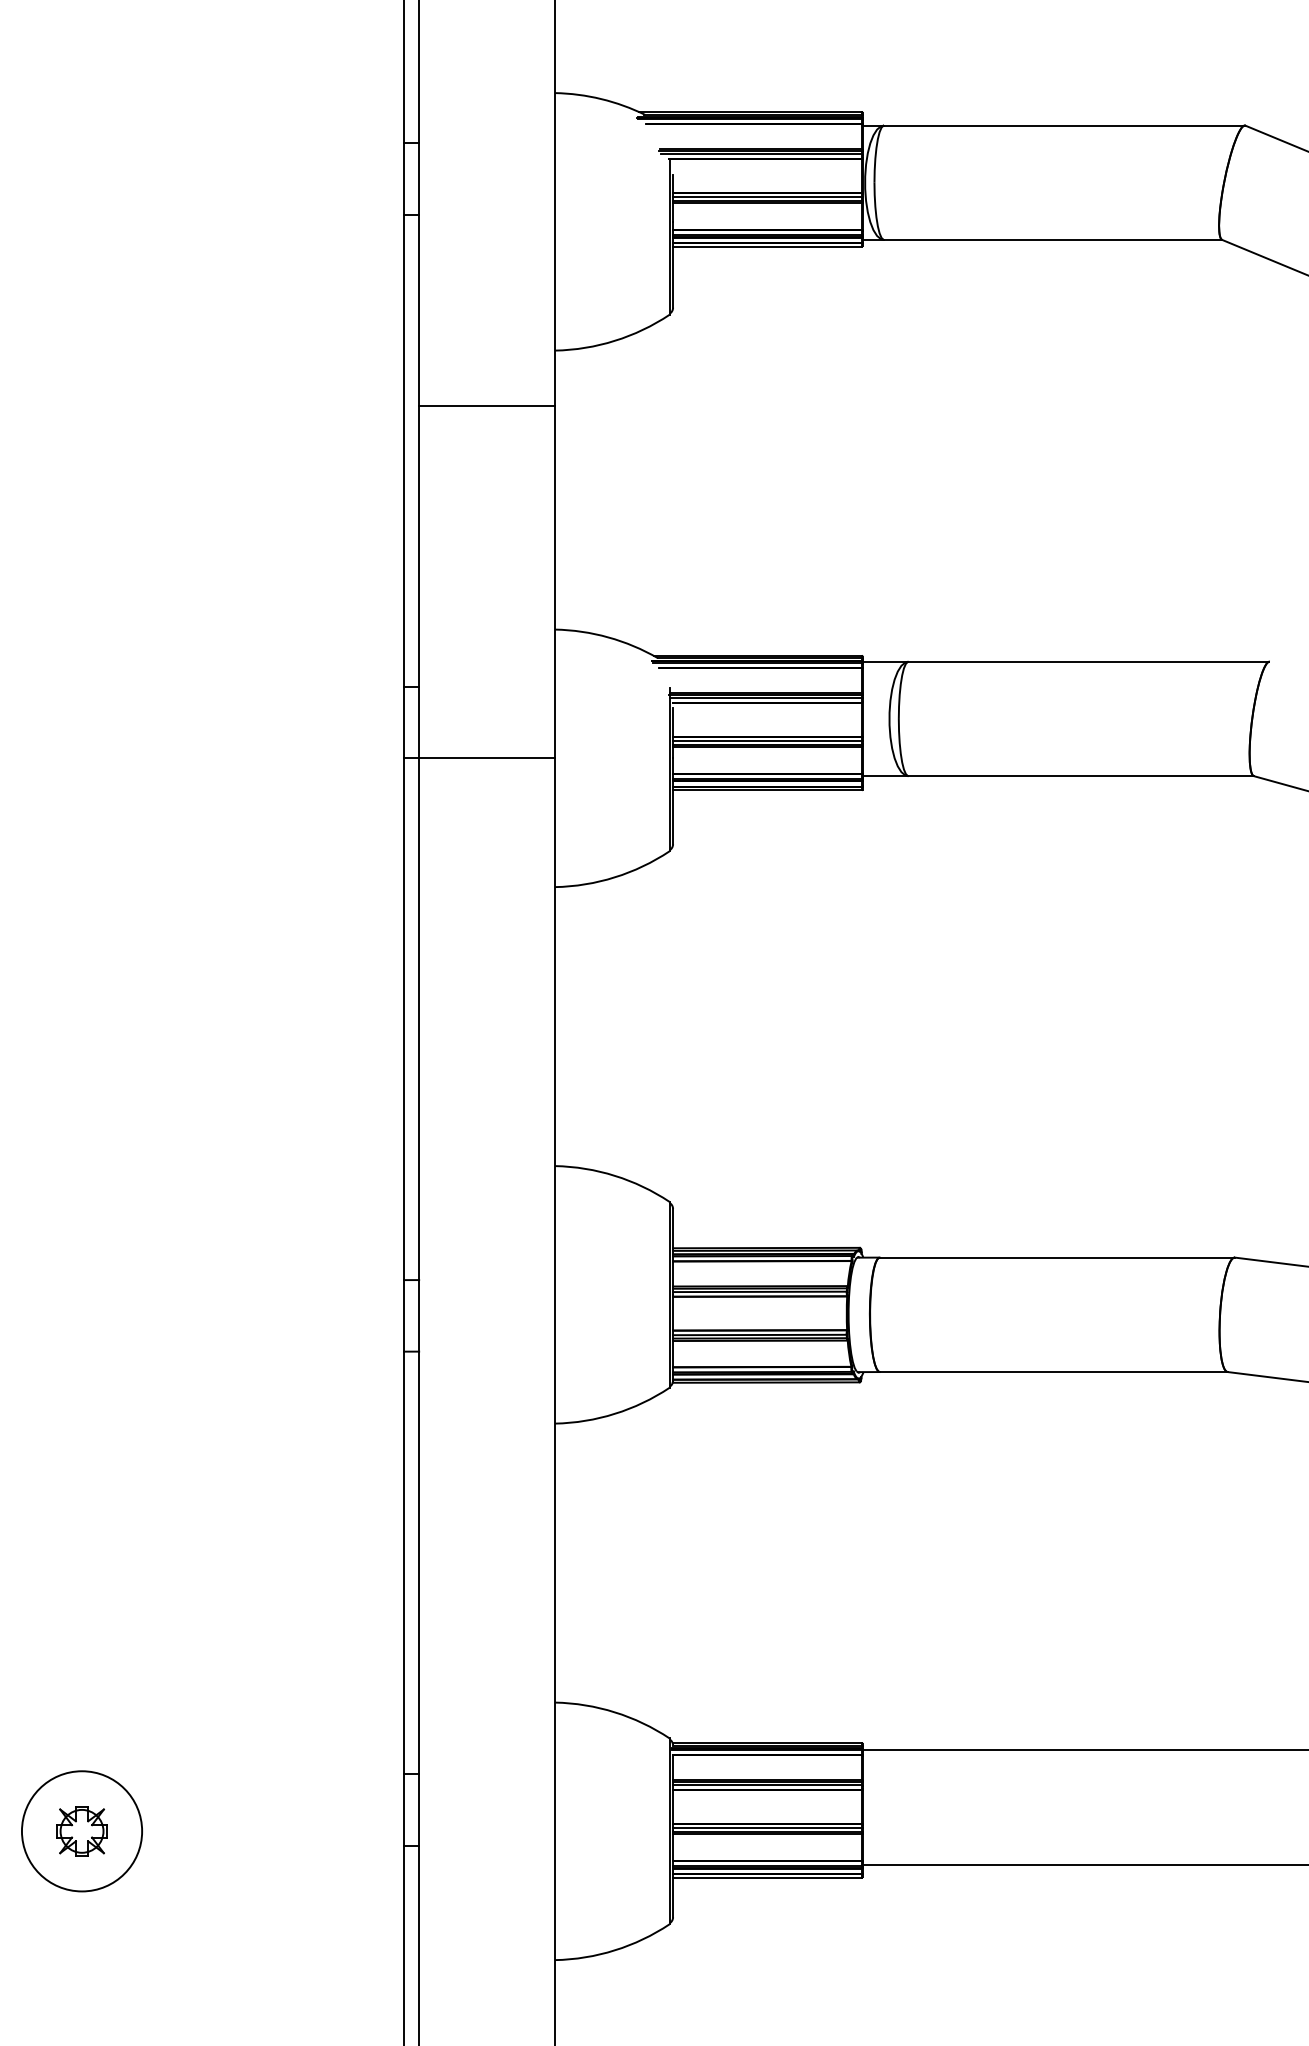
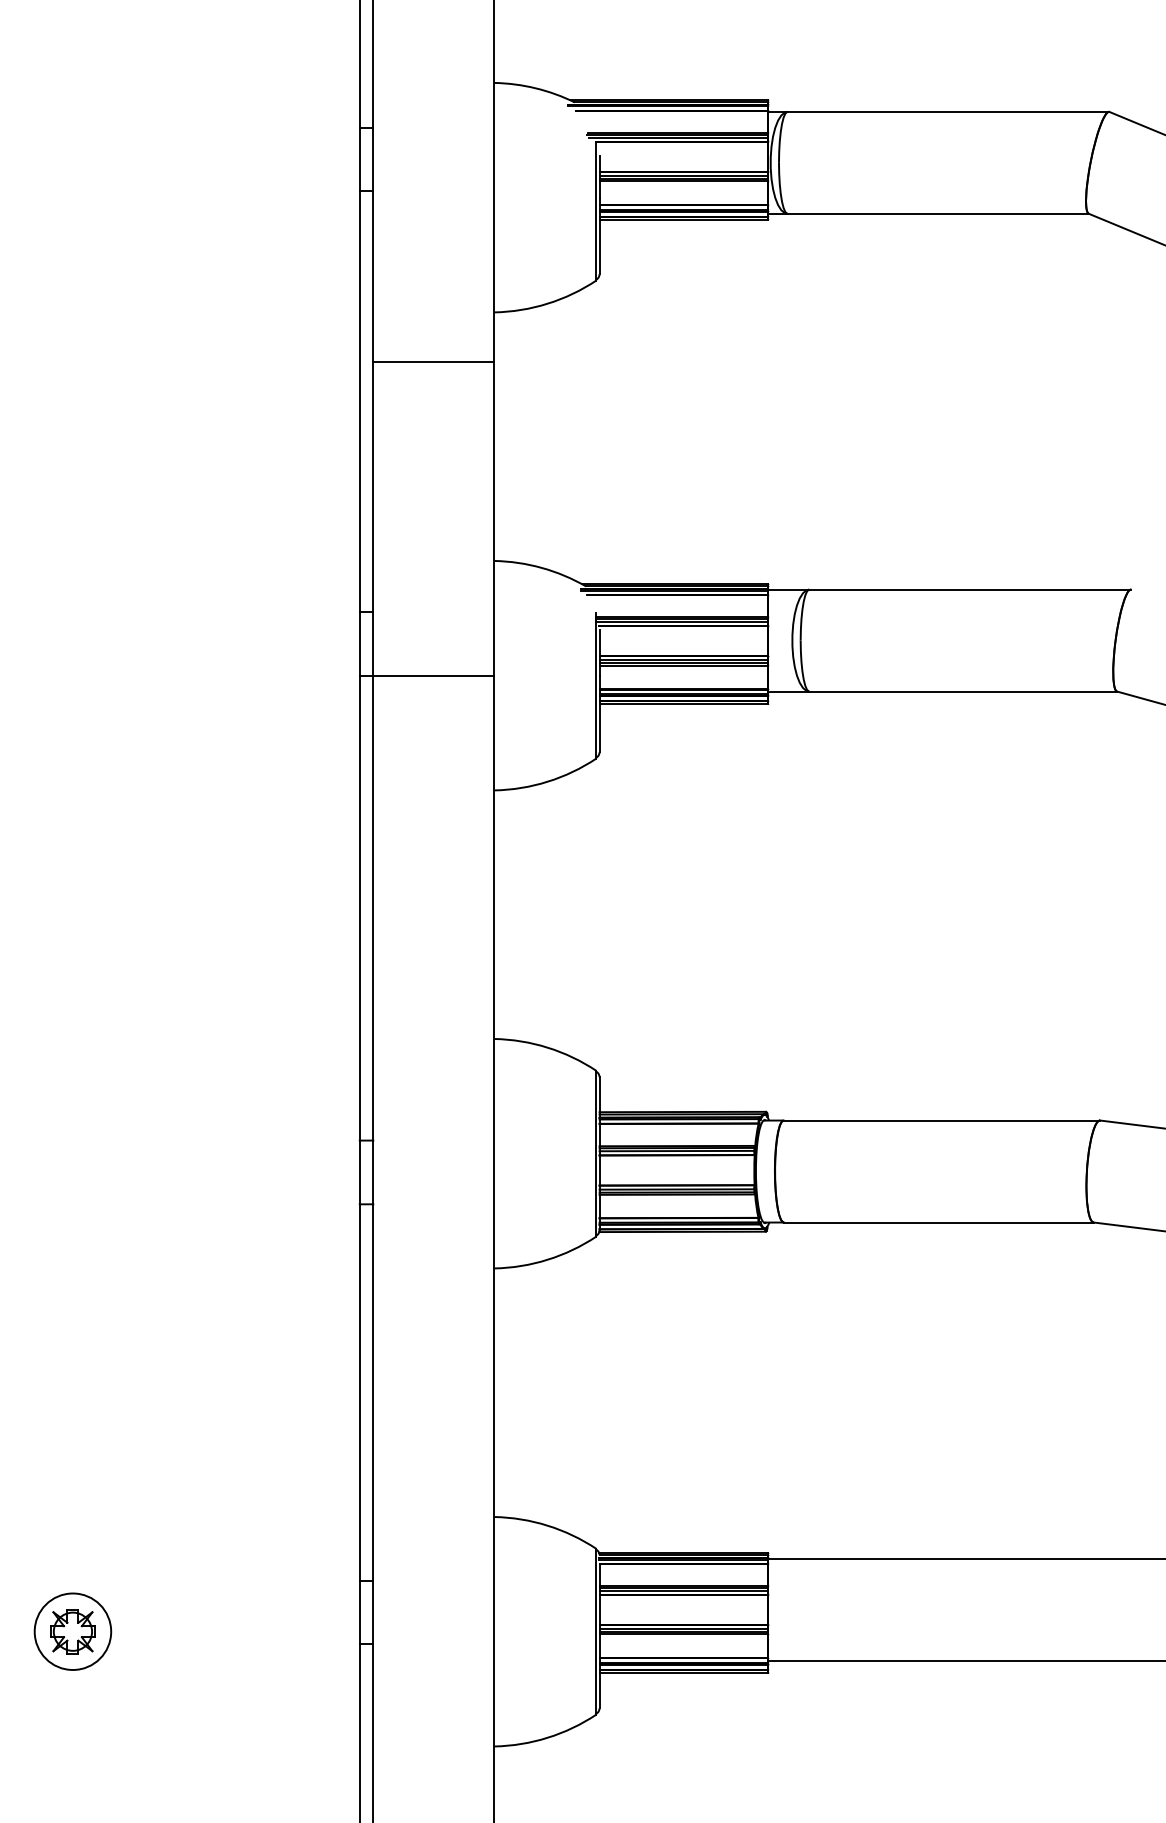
circle: (81, 1831) -> (72, 1631), size x0.71

